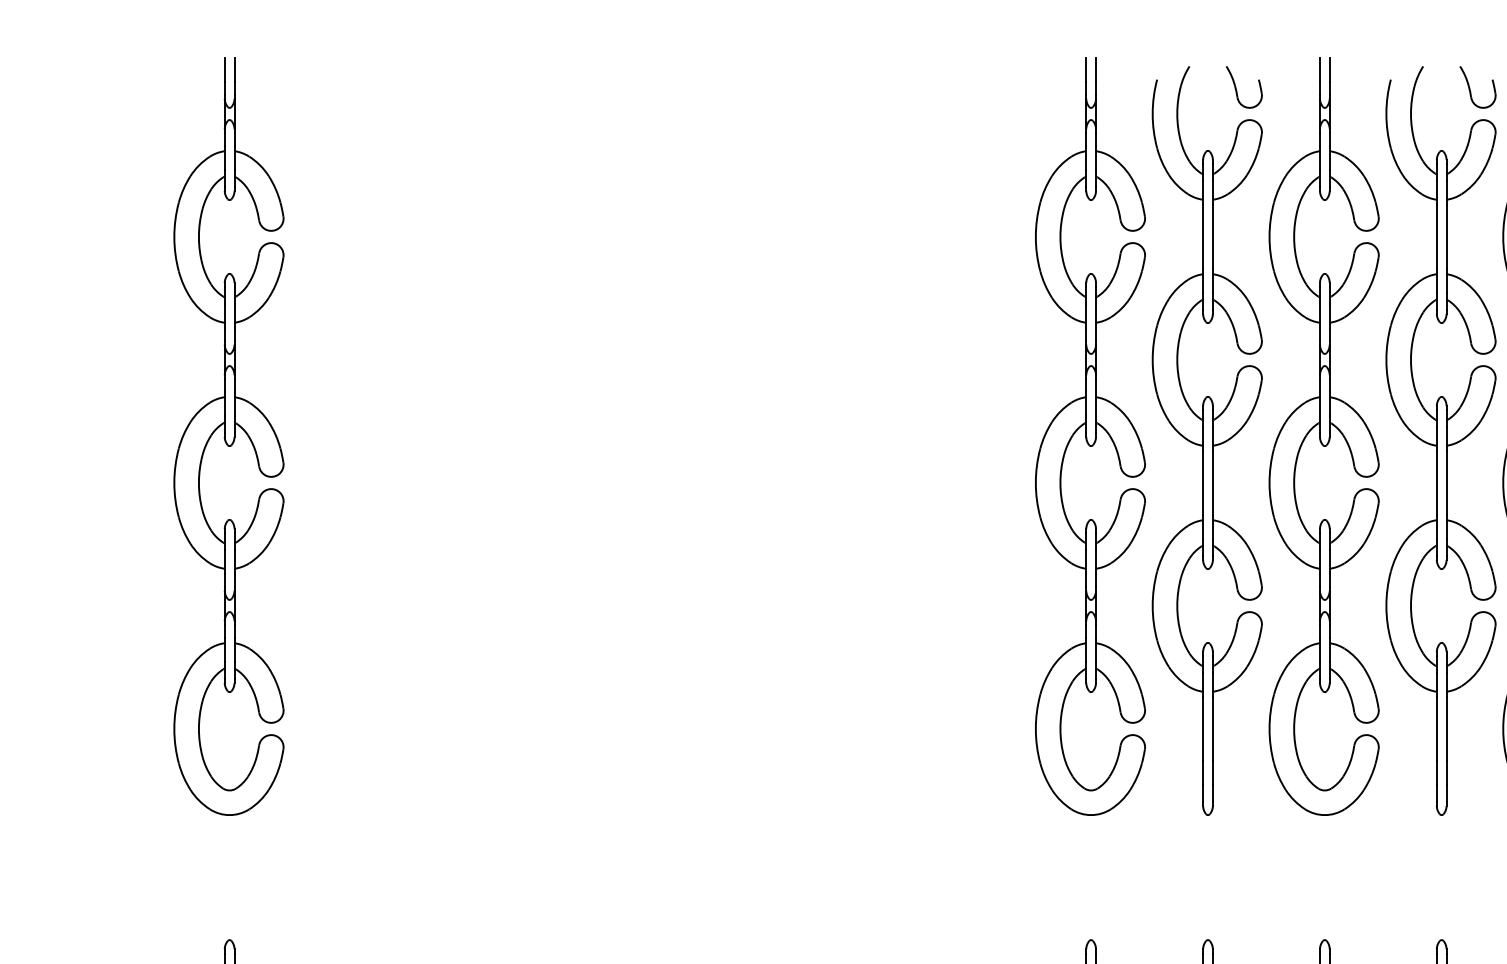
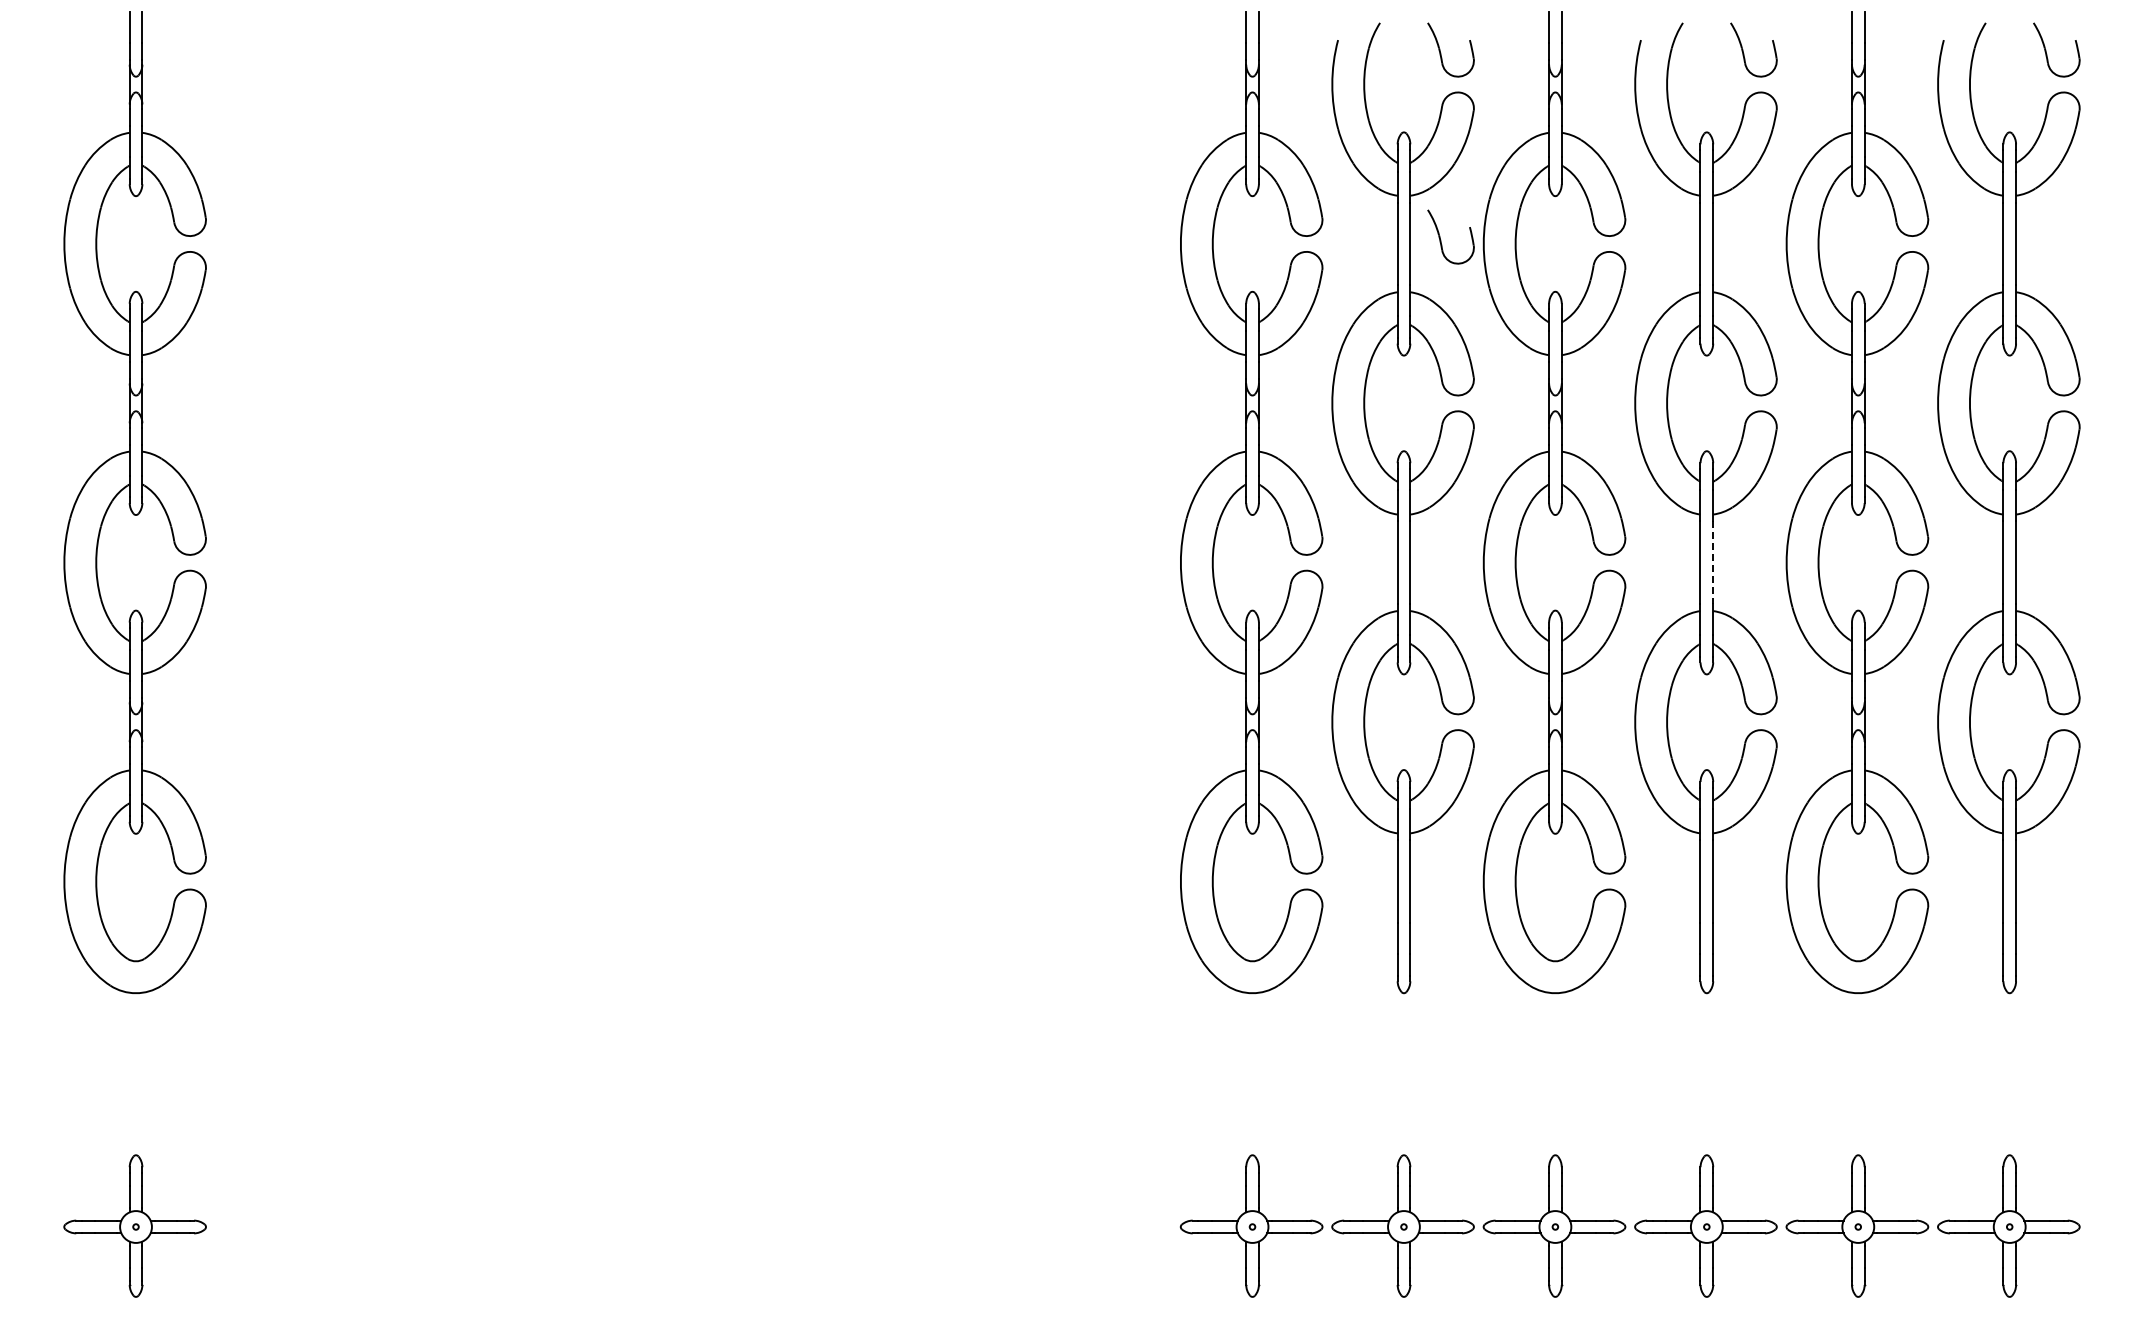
part: (1236, 234) -> (1441, 240), added
line: (1446, 483) -> (1713, 563), solid -> dashed

